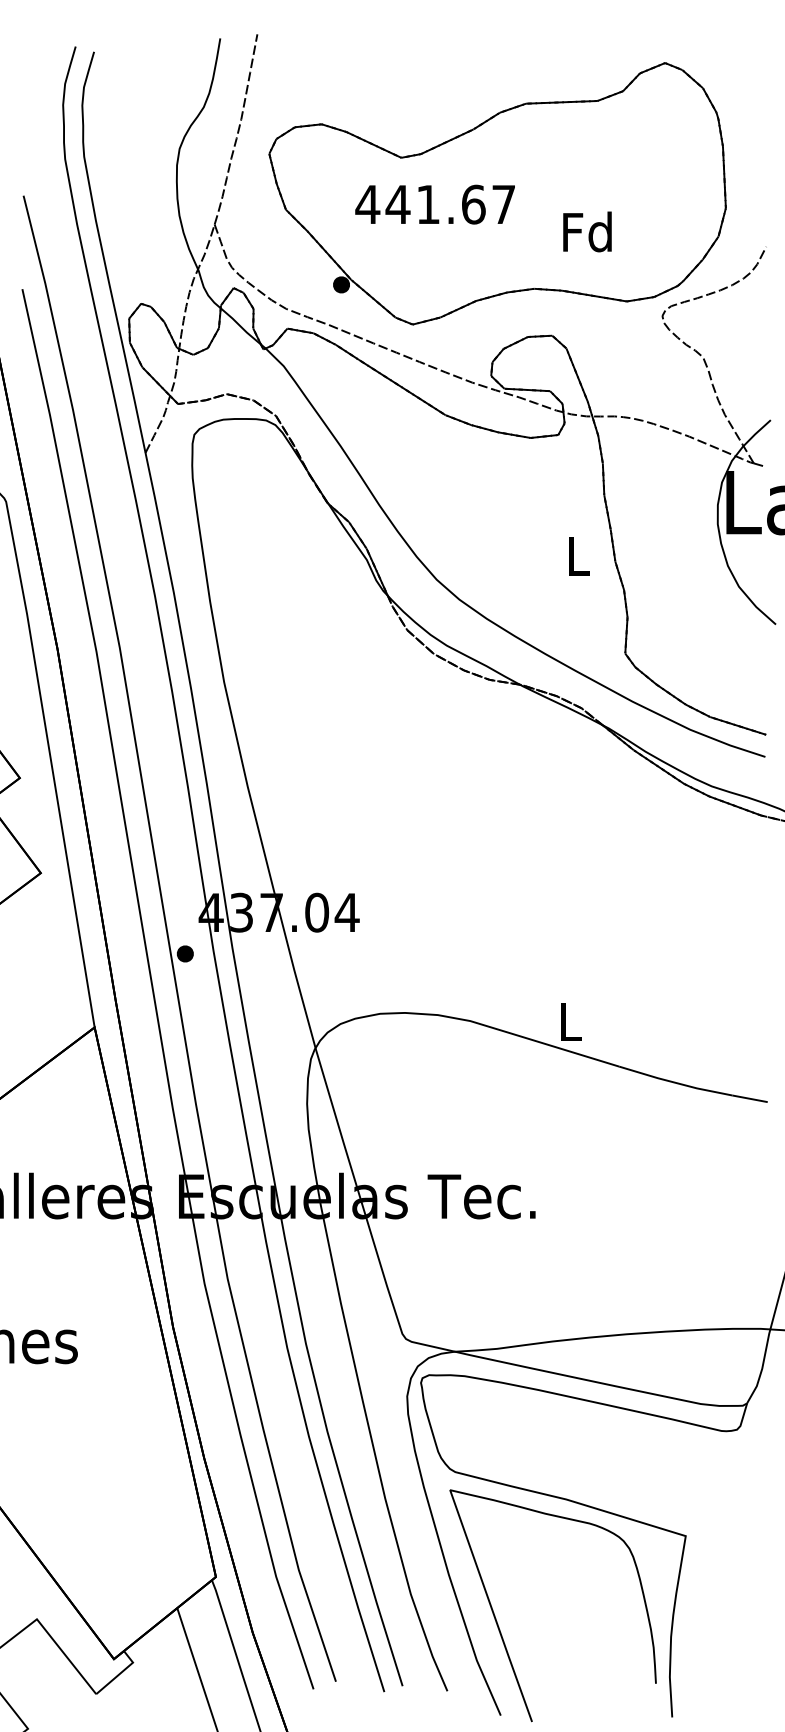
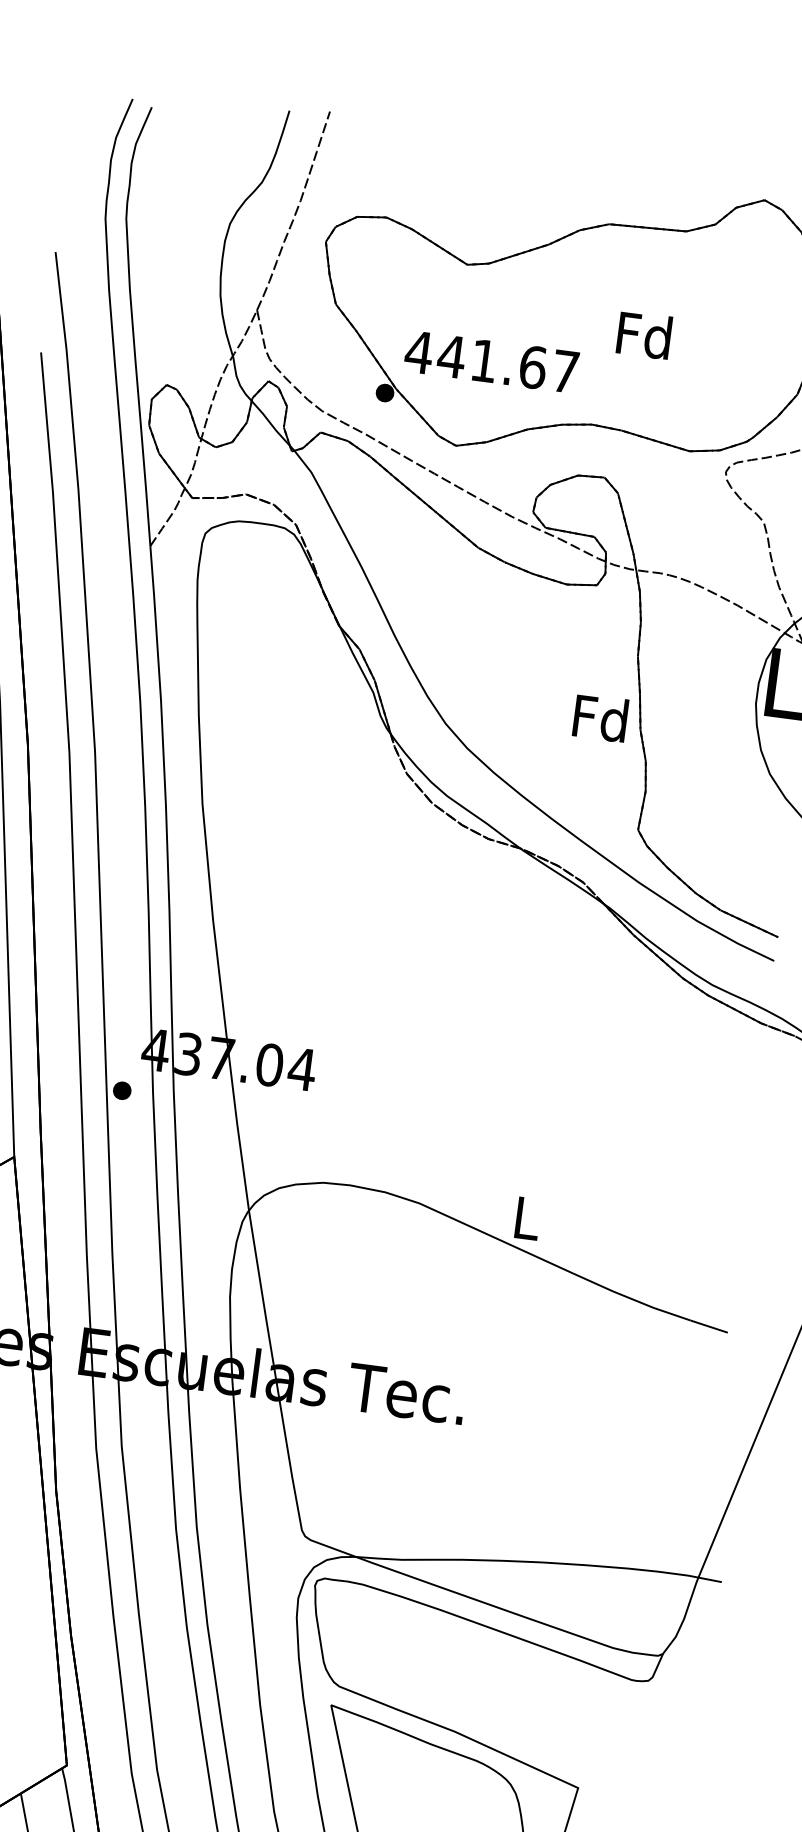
text: (434, 204) -> (490, 361), moved
text: (587, 231) -> (644, 334), moved
text: (577, 555) -> (600, 717), L -> Fd

